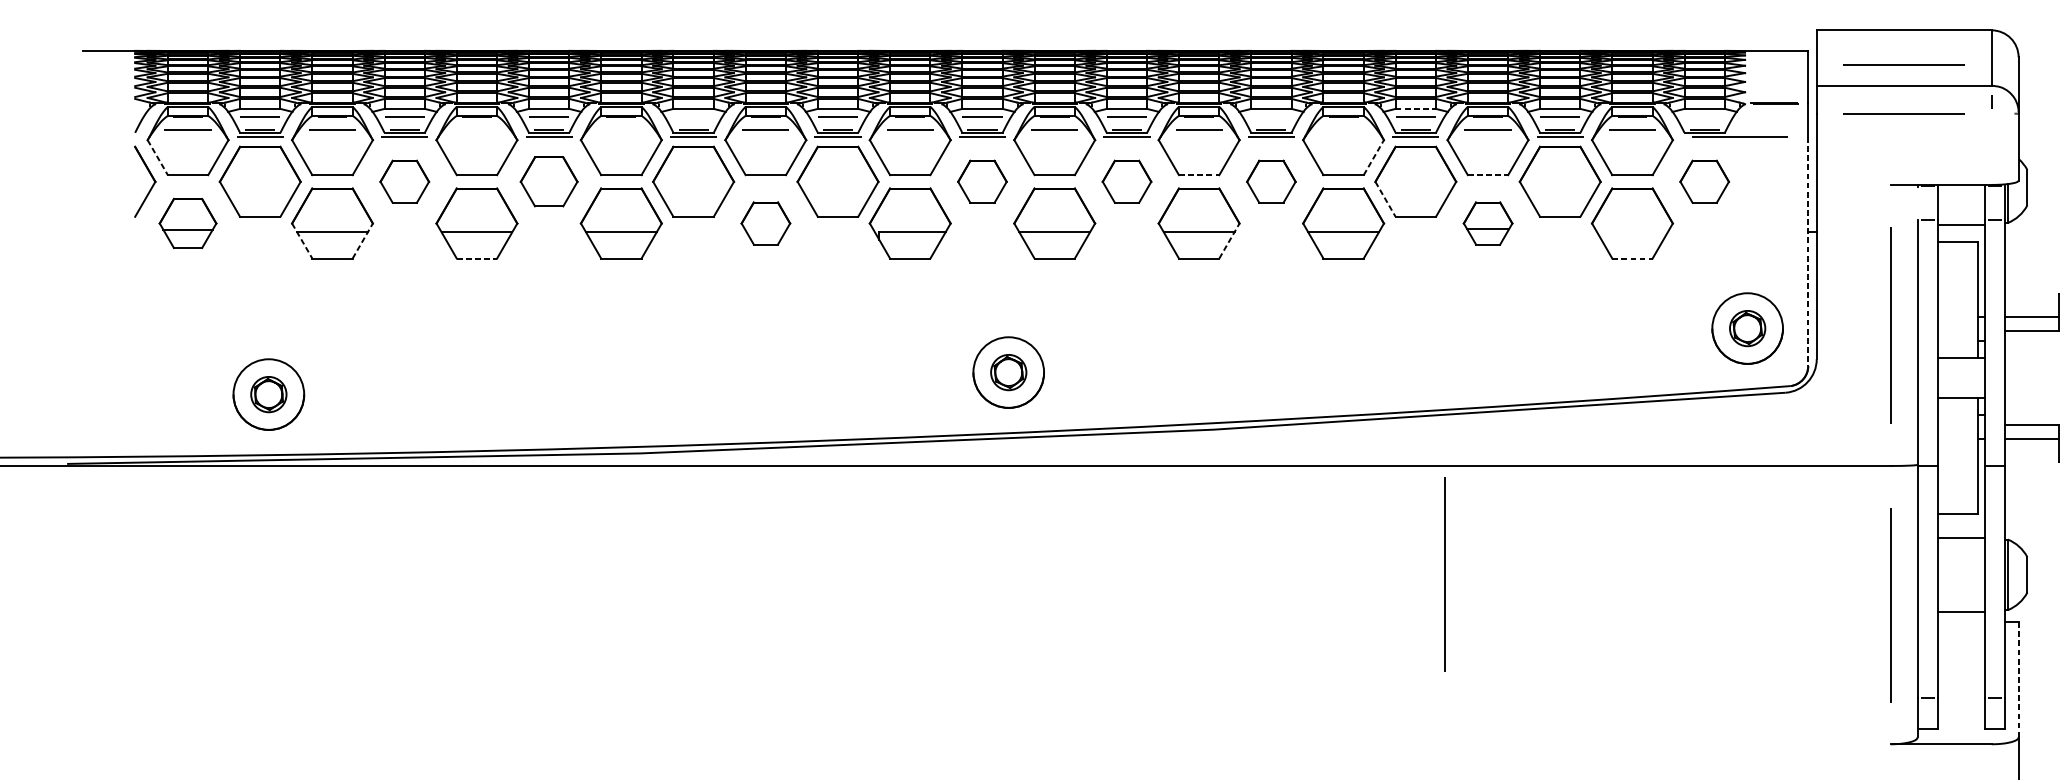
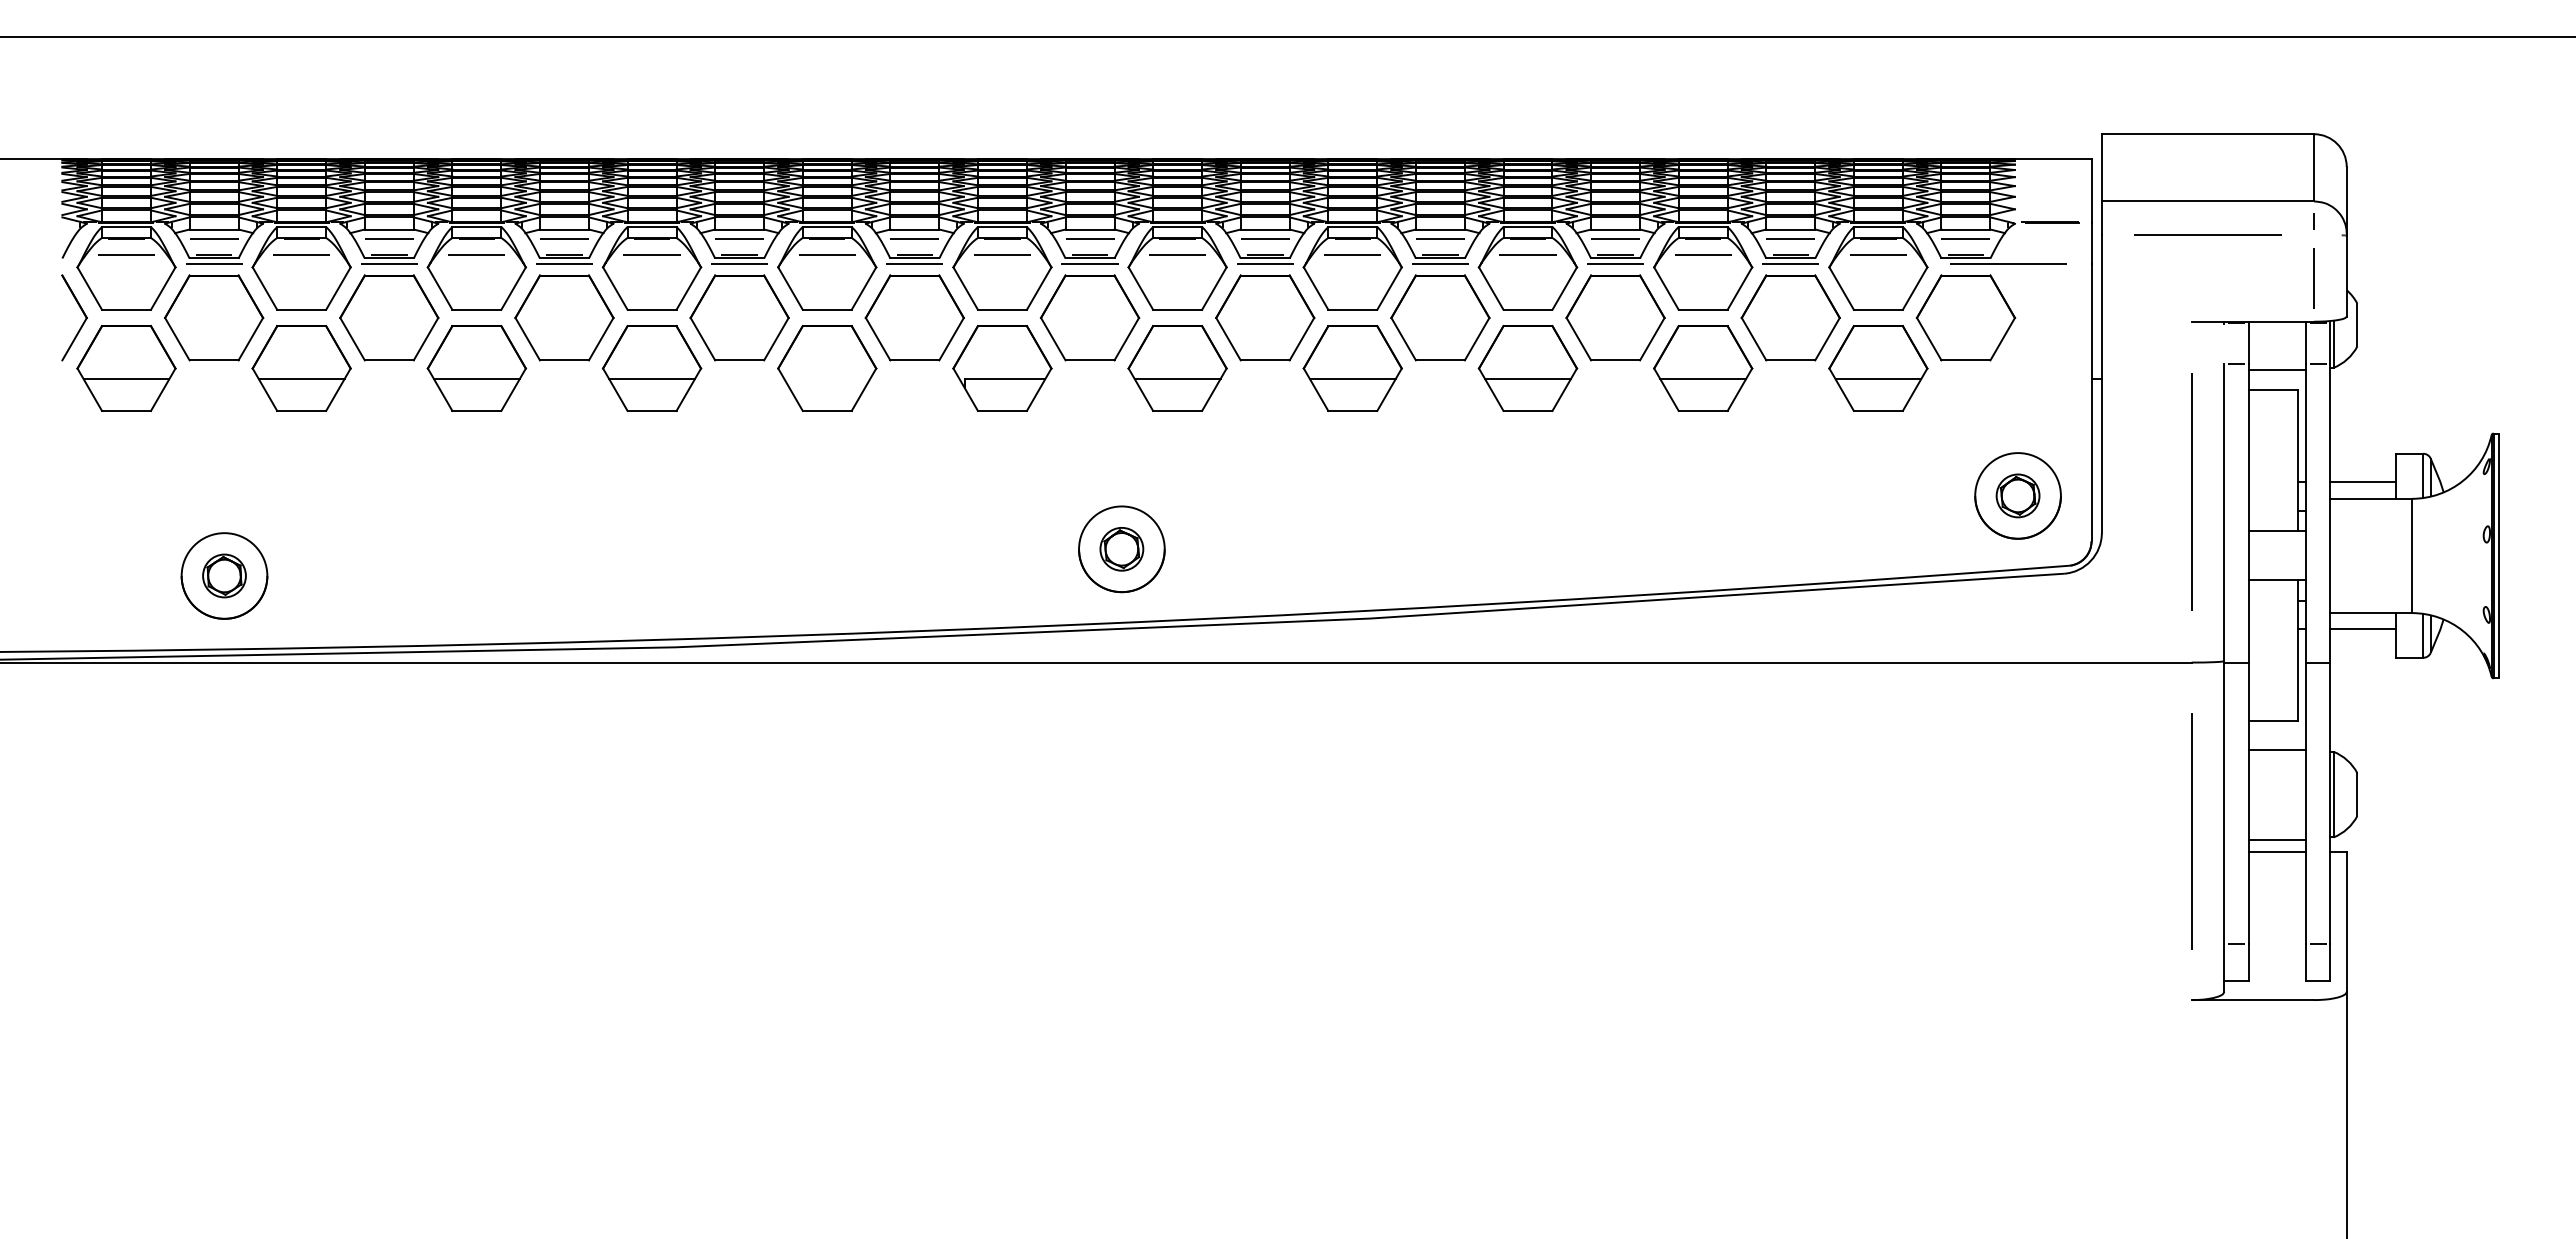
line: (1903, 64) -> (2207, 175), removed
line: (1416, 108) -> (1616, 229), dashed -> solid
line: (1271, 116) -> (1440, 238), added
line: (693, 117) -> (739, 239), added
line: (1704, 117) -> (1965, 239), added
line: (620, 129) -> (651, 254), added
line: (476, 130) -> (476, 255), added
line: (1343, 130) -> (1527, 255), added
line: (1992, 149) -> (2314, 278), added
line: (1373, 157) -> (1564, 288), dashed -> solid
line: (158, 158) -> (90, 289), dashed -> solid
line: (1199, 174) -> (1353, 309), dashed -> solid
line: (1488, 174) -> (1703, 309), dashed -> solid
part: (404, 181) -> (389, 317), size x1.67
part: (549, 181) -> (564, 317), size x1.43
part: (982, 181) -> (1089, 317), size x1.67
part: (1127, 181) -> (1265, 317), size x1.67
part: (1271, 181) -> (1440, 317), size x1.67
part: (1704, 181) -> (1965, 317), size x1.67
line: (1386, 199) -> (1579, 339), dashed -> solid
part: (188, 223) -> (126, 368), size x1.43
part: (766, 223) -> (827, 368), size x1.67
part: (1488, 223) -> (1703, 368), size x1.67
line: (1632, 232) -> (1878, 379), added
line: (362, 240) -> (338, 389), dashed -> solid
line: (1229, 240) -> (1389, 389), dashed -> solid
line: (302, 241) -> (265, 390), dashed -> solid
line: (1808, 251) -> (2091, 402), dashed -> solid
line: (477, 258) -> (477, 410), dashed -> solid
line: (1632, 258) -> (1878, 410), dashed -> solid
line: (1444, 574) -> (1650, 794), removed
line: (1960, 622) -> (2276, 852), added
line: (2018, 679) -> (2346, 921), dashed -> solid

